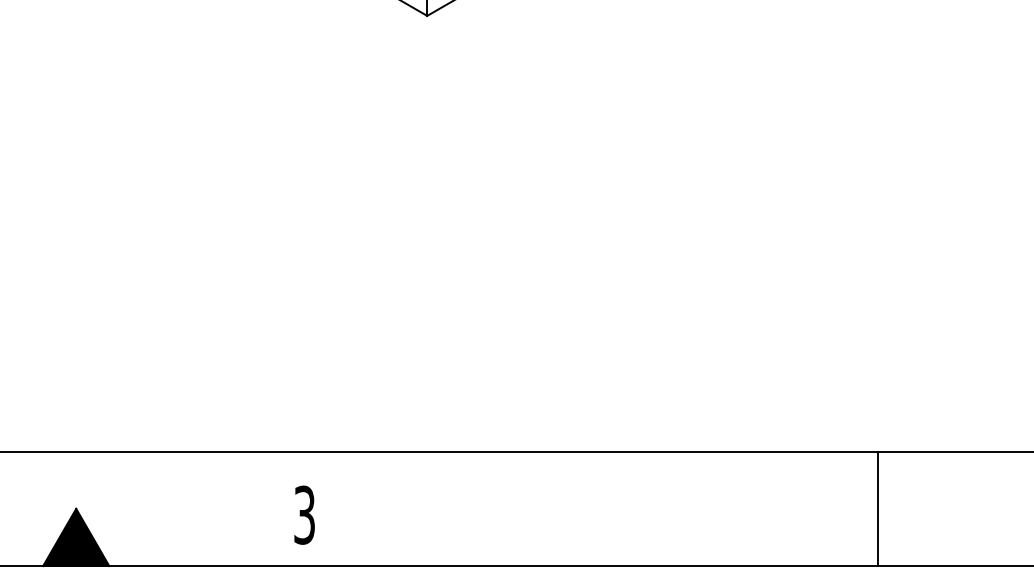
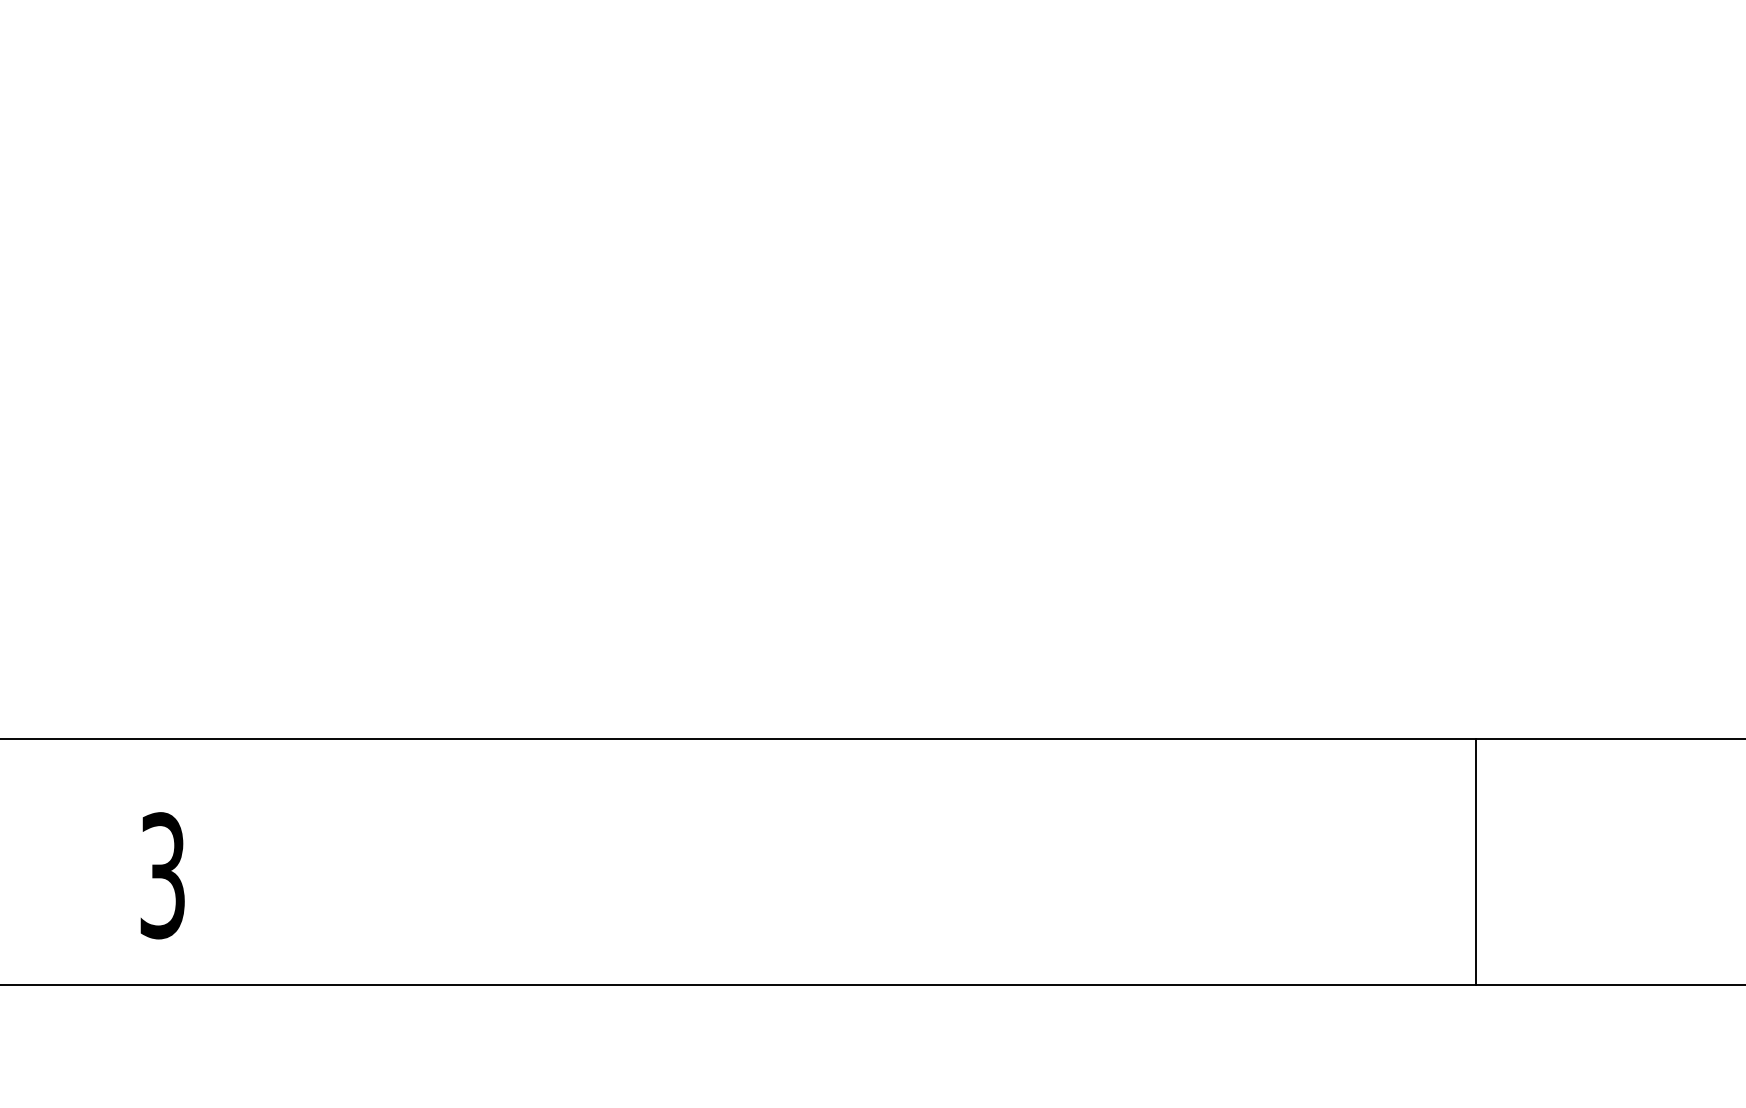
line: (877, 508) -> (1475, 861), moved

